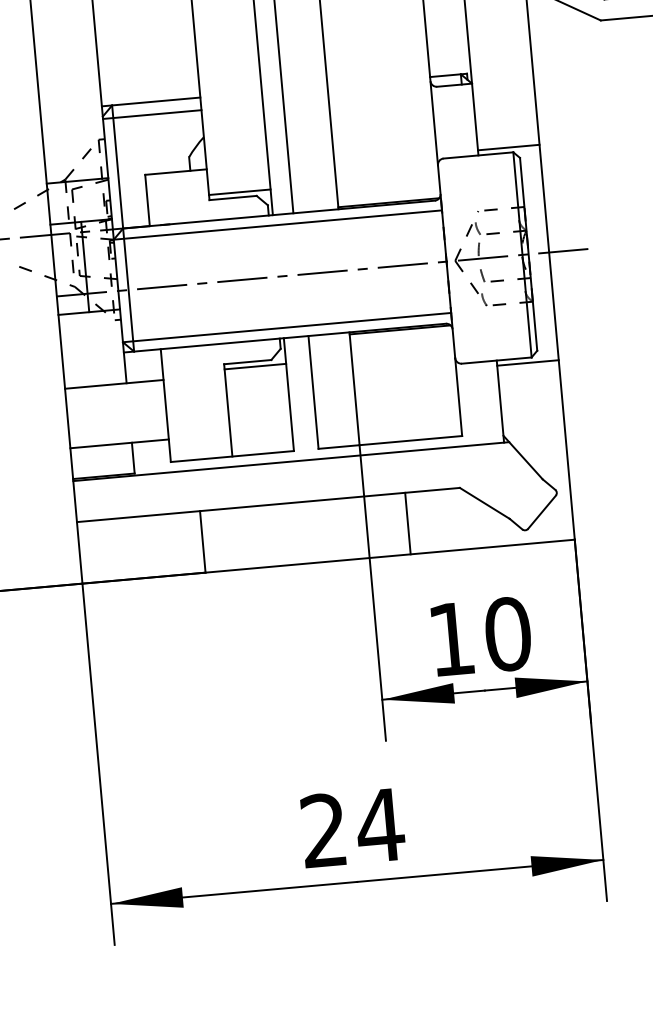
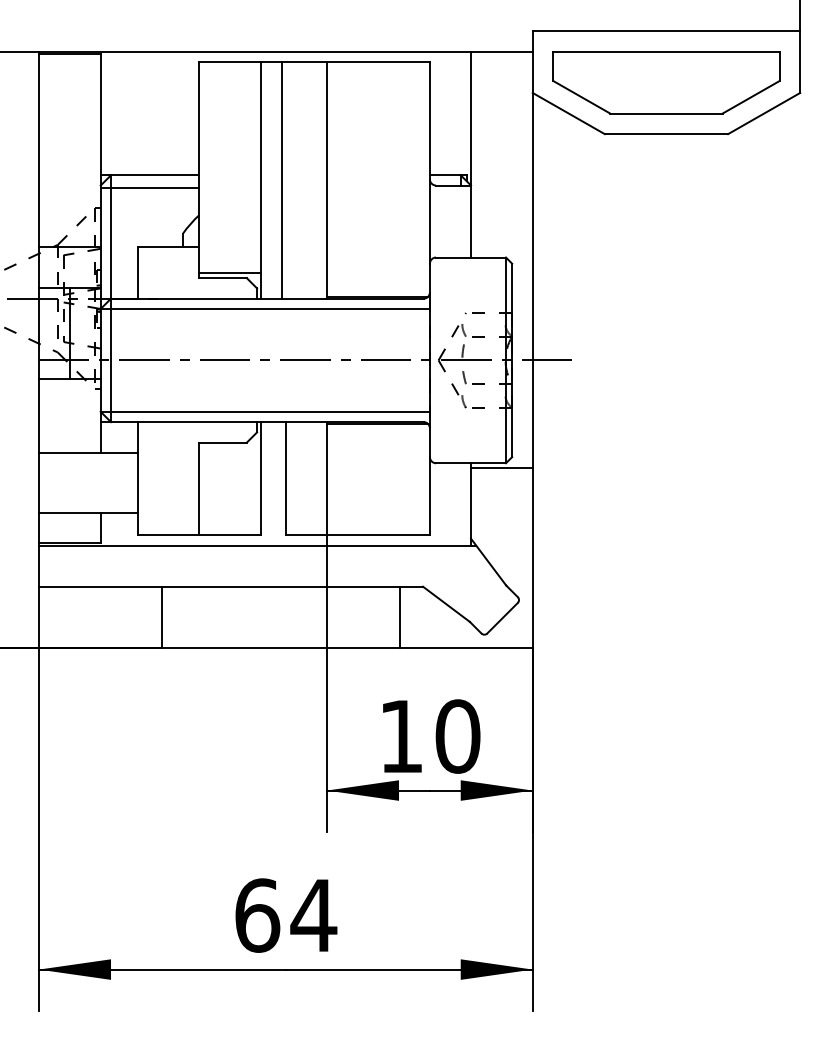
line: (508, 147) -> (501, 252), removed
line: (255, 366) -> (230, 447), removed
line: (408, 523) -> (400, 617), moved
text: (324, 830) -> (257, 915), 24 -> 64

